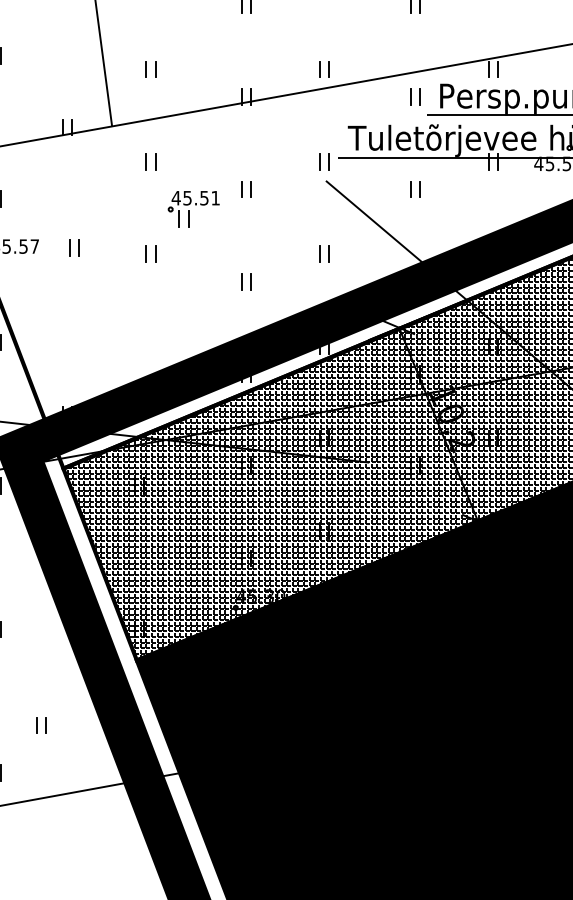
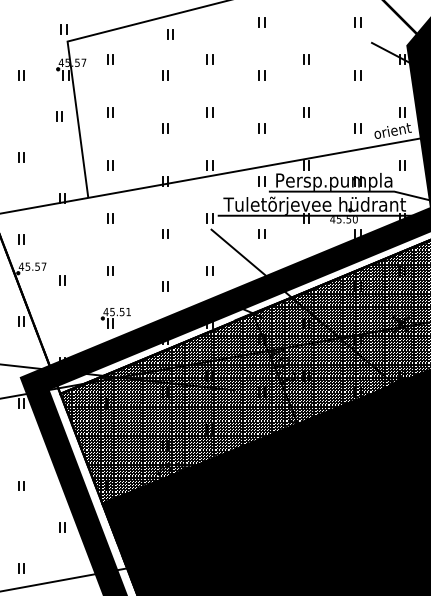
part: (192, 209) -> (115, 318), moved
part: (74, 247) -> (62, 280), moved
part: (40, 726) -> (62, 527), moved

